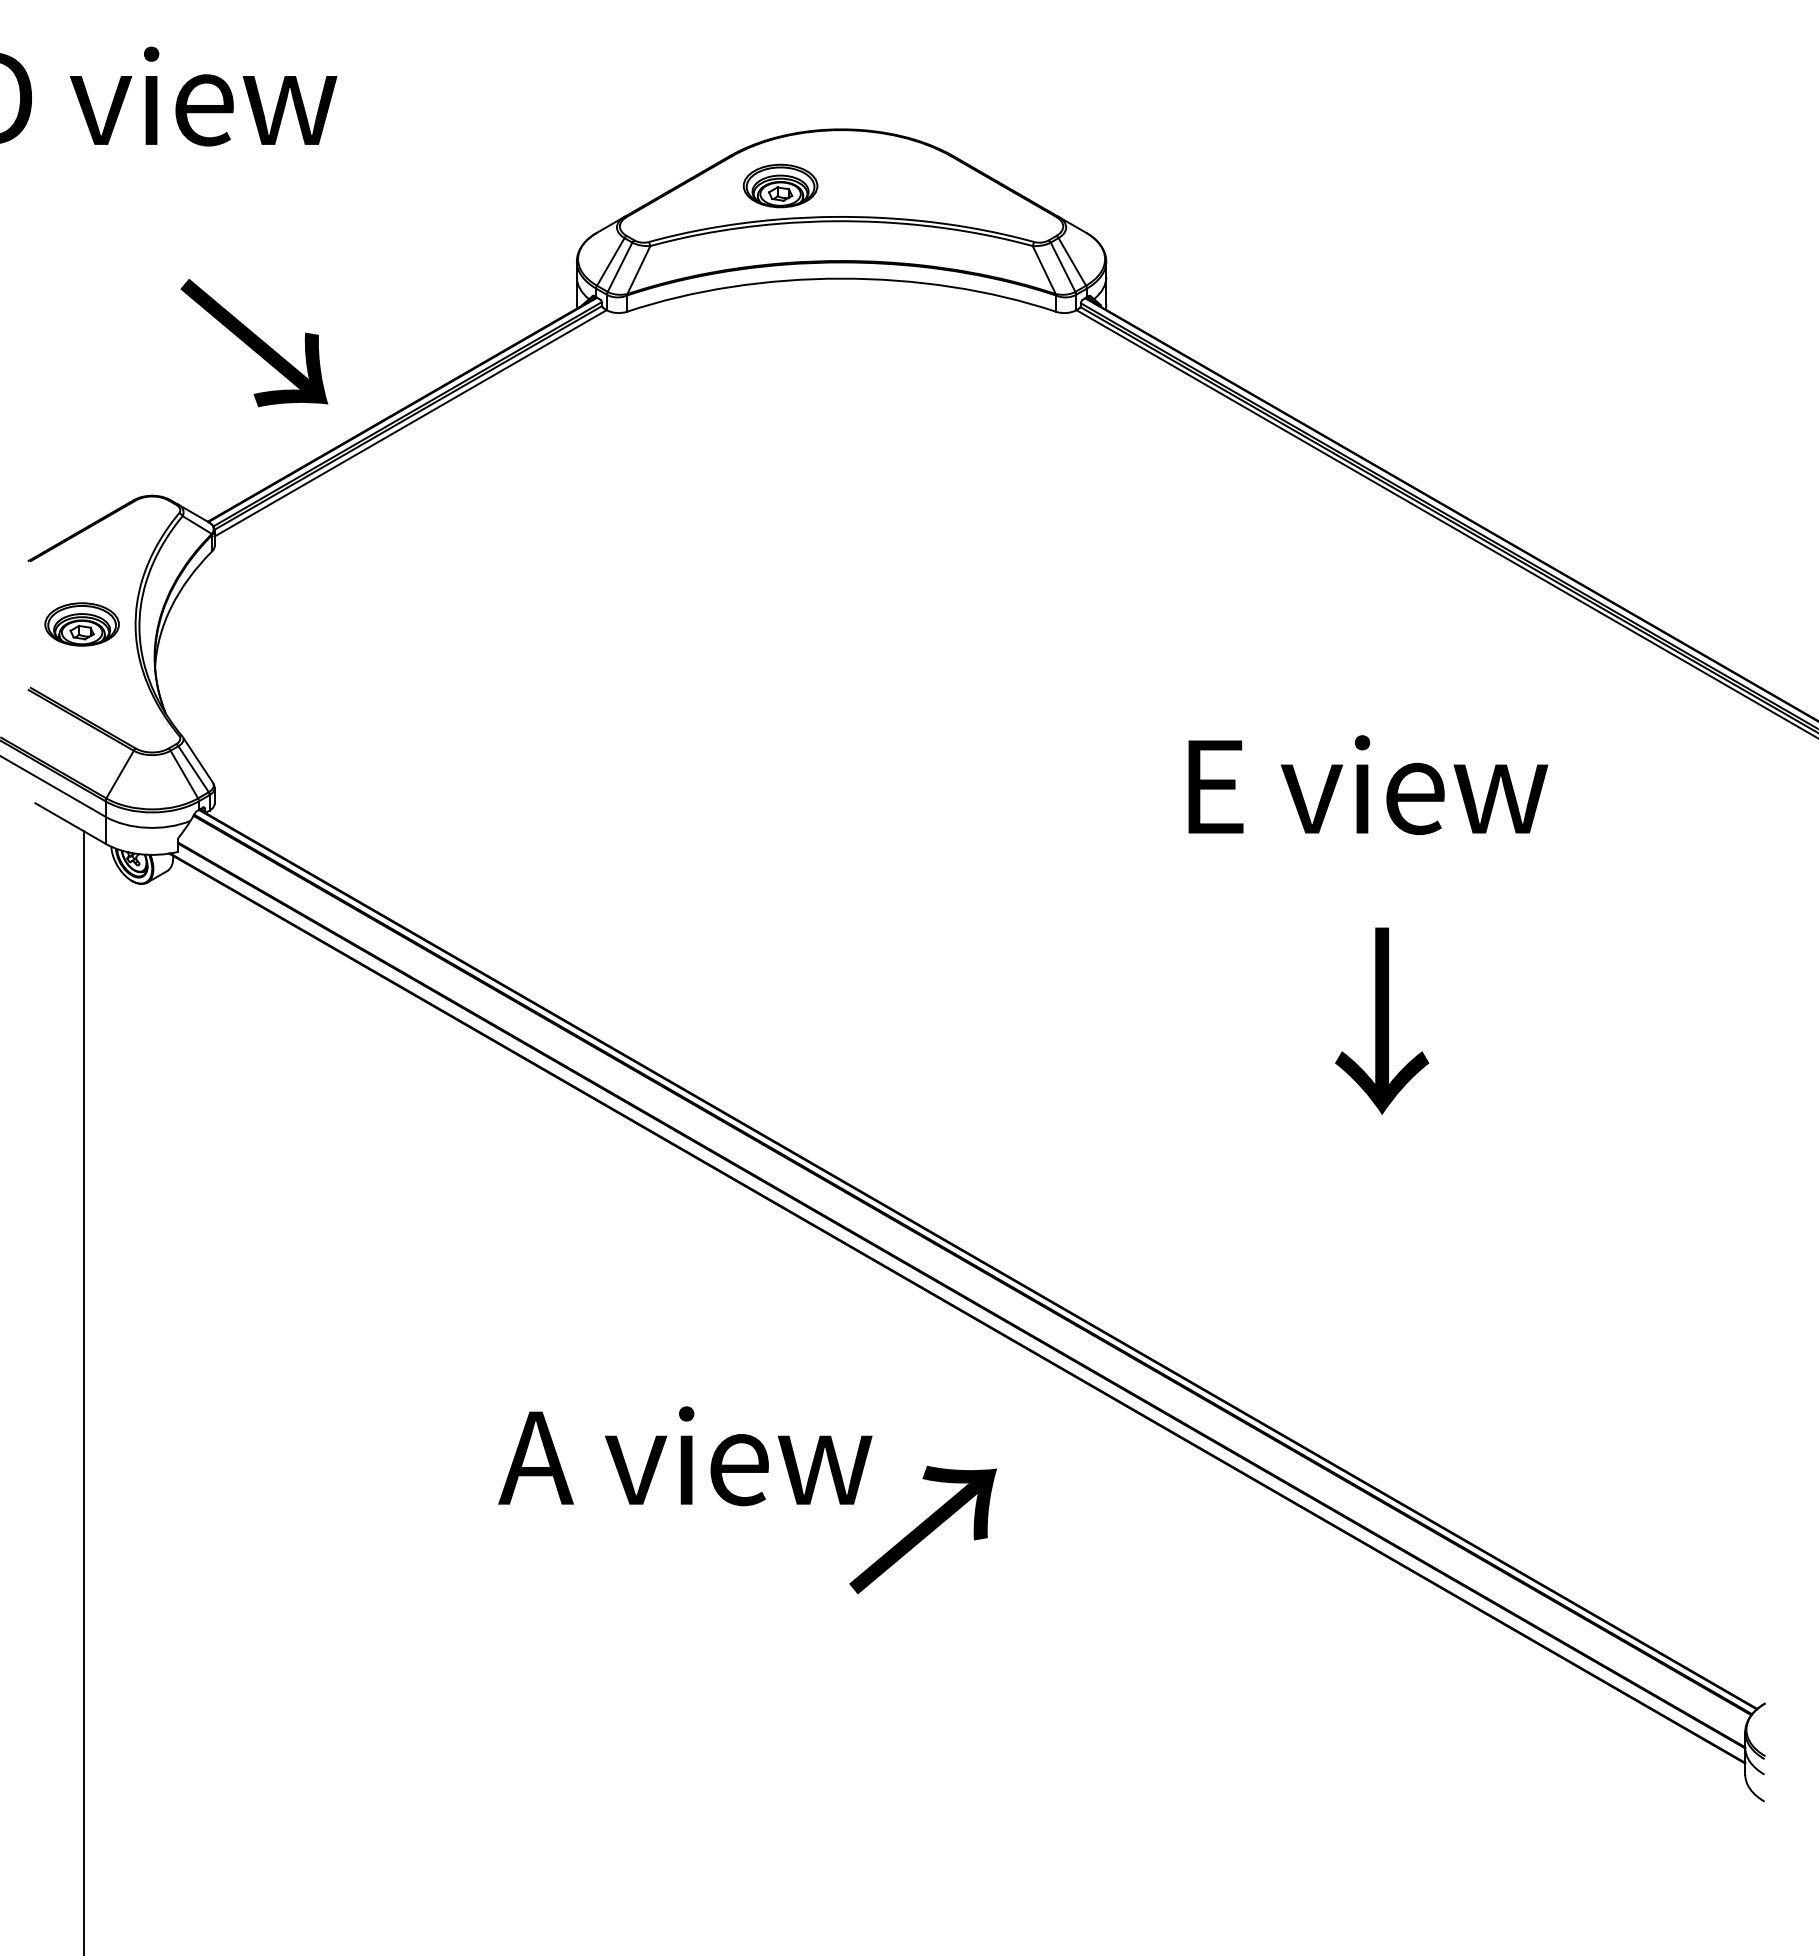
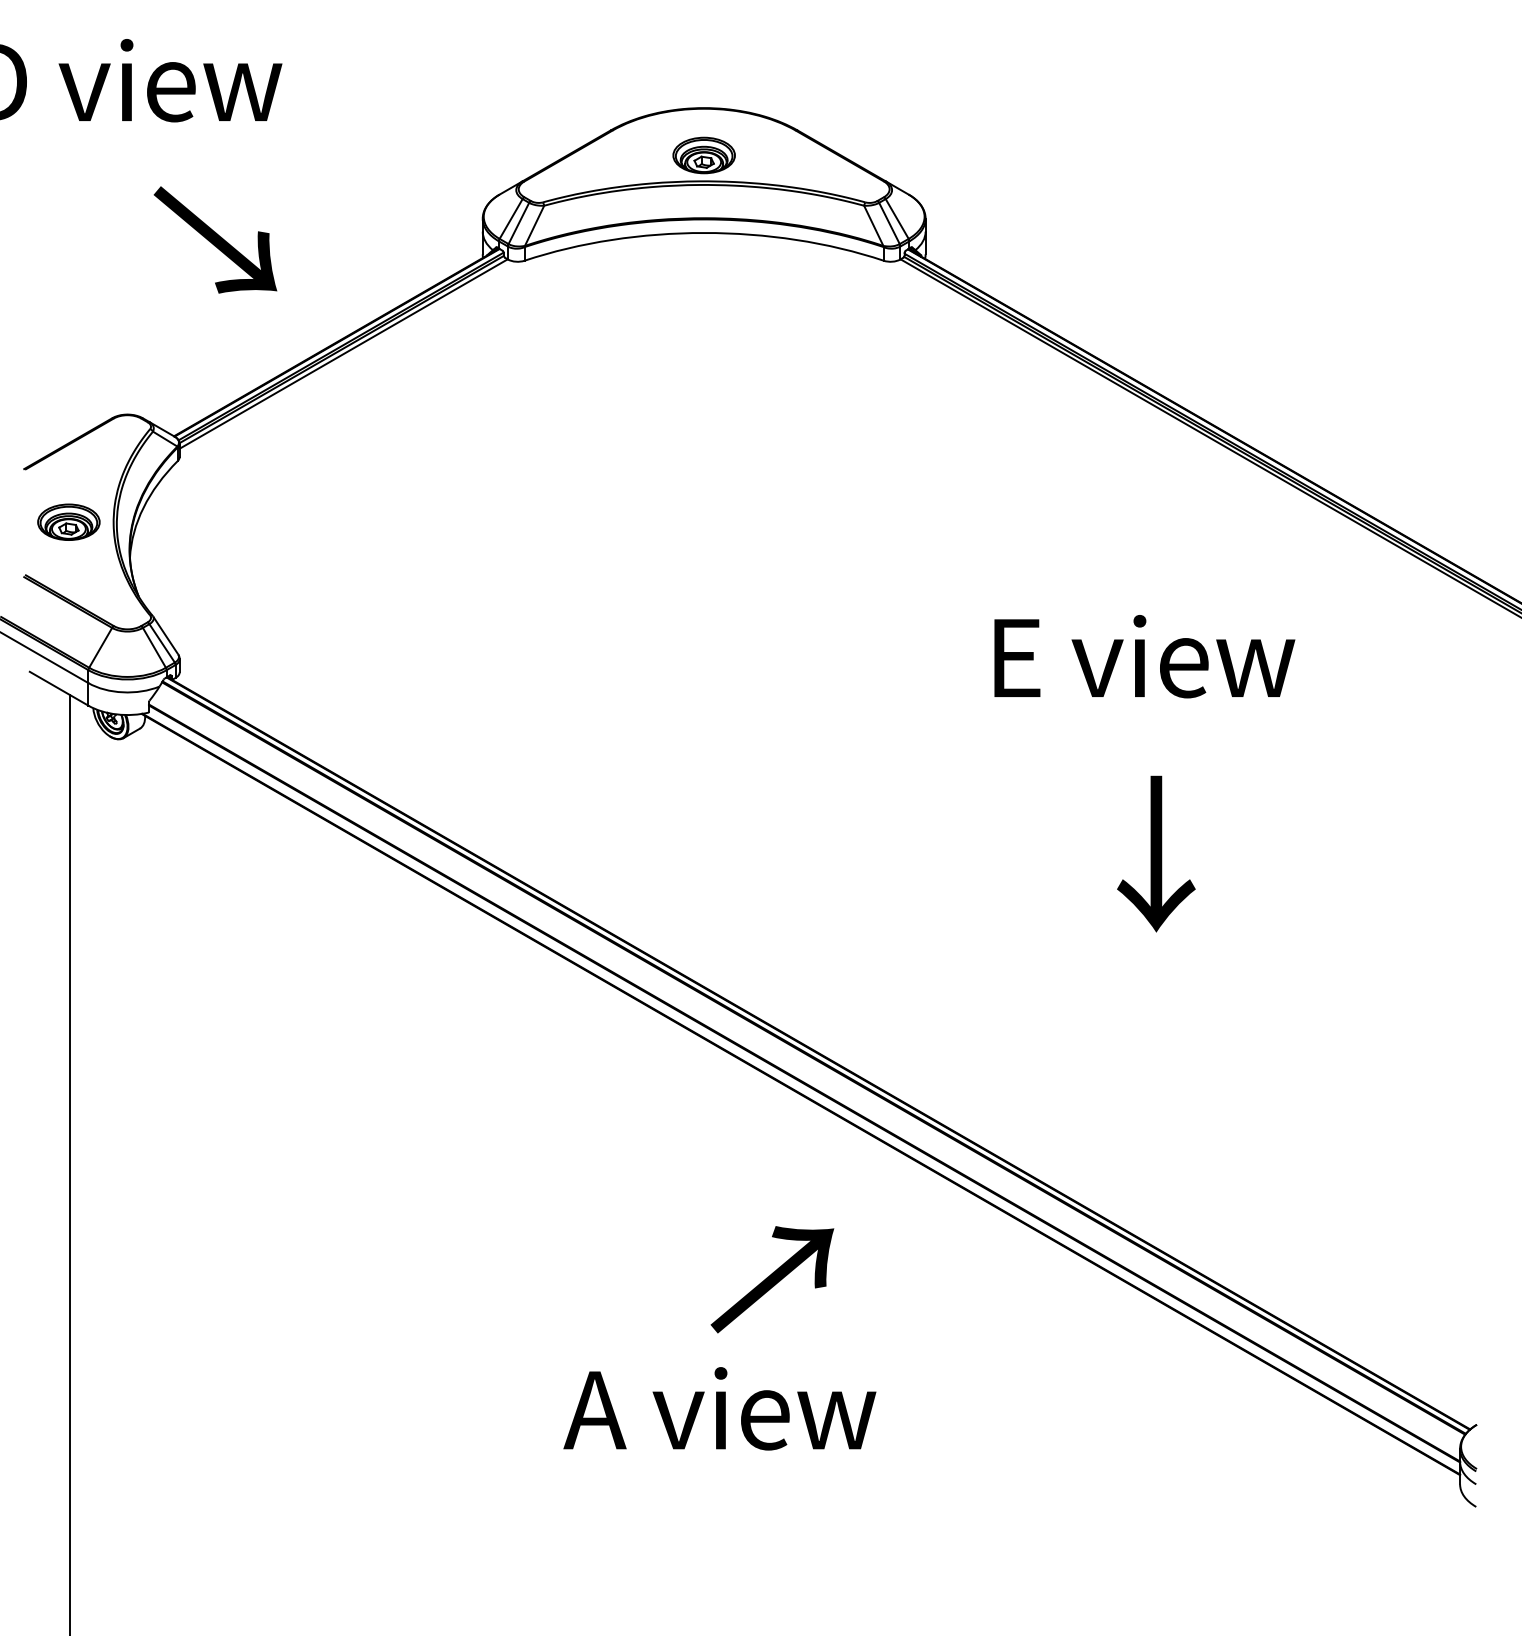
part: (780, 185) -> (704, 155), moved
text: (254, 342) -> (215, 239), moved
text: (685, 1456) -> (720, 1408), moved

